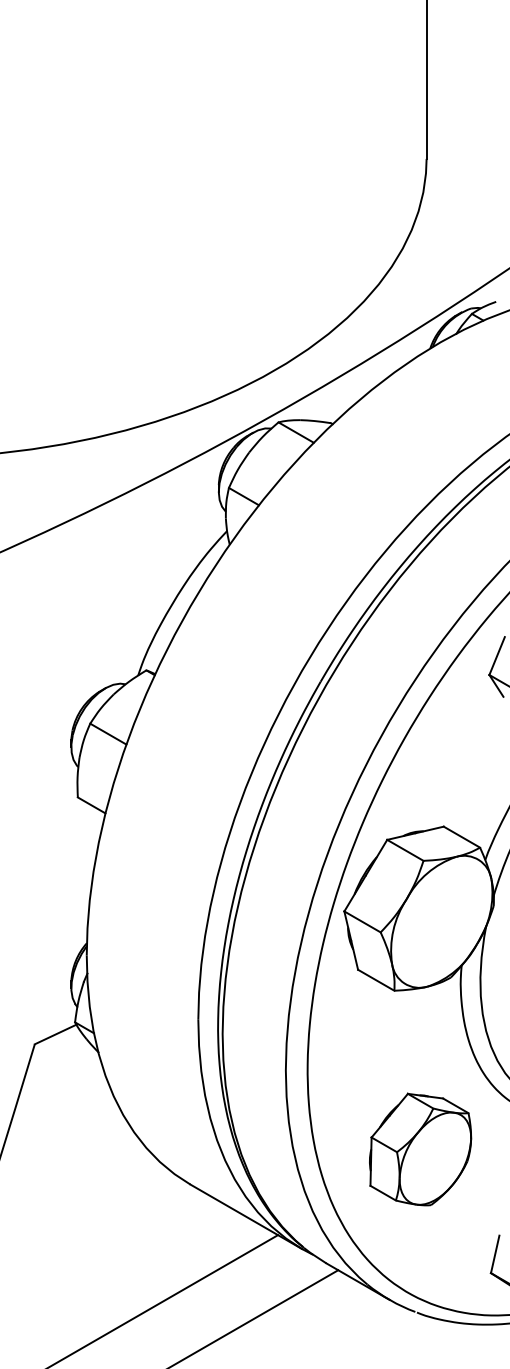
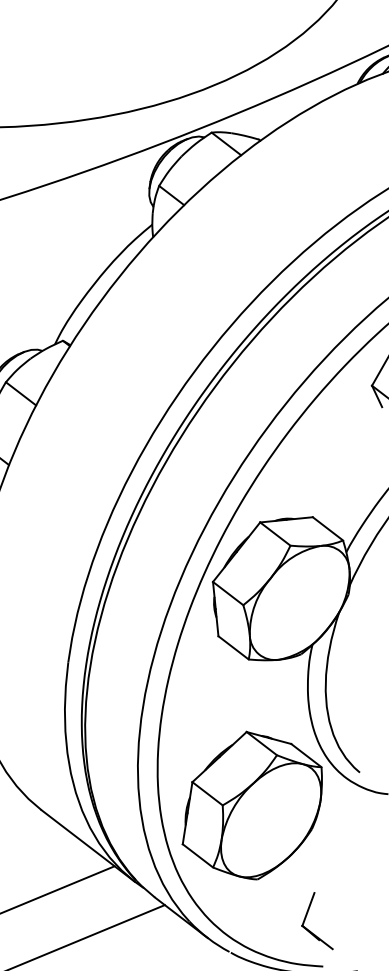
part: (420, 1149) -> (253, 805), size x1.43

